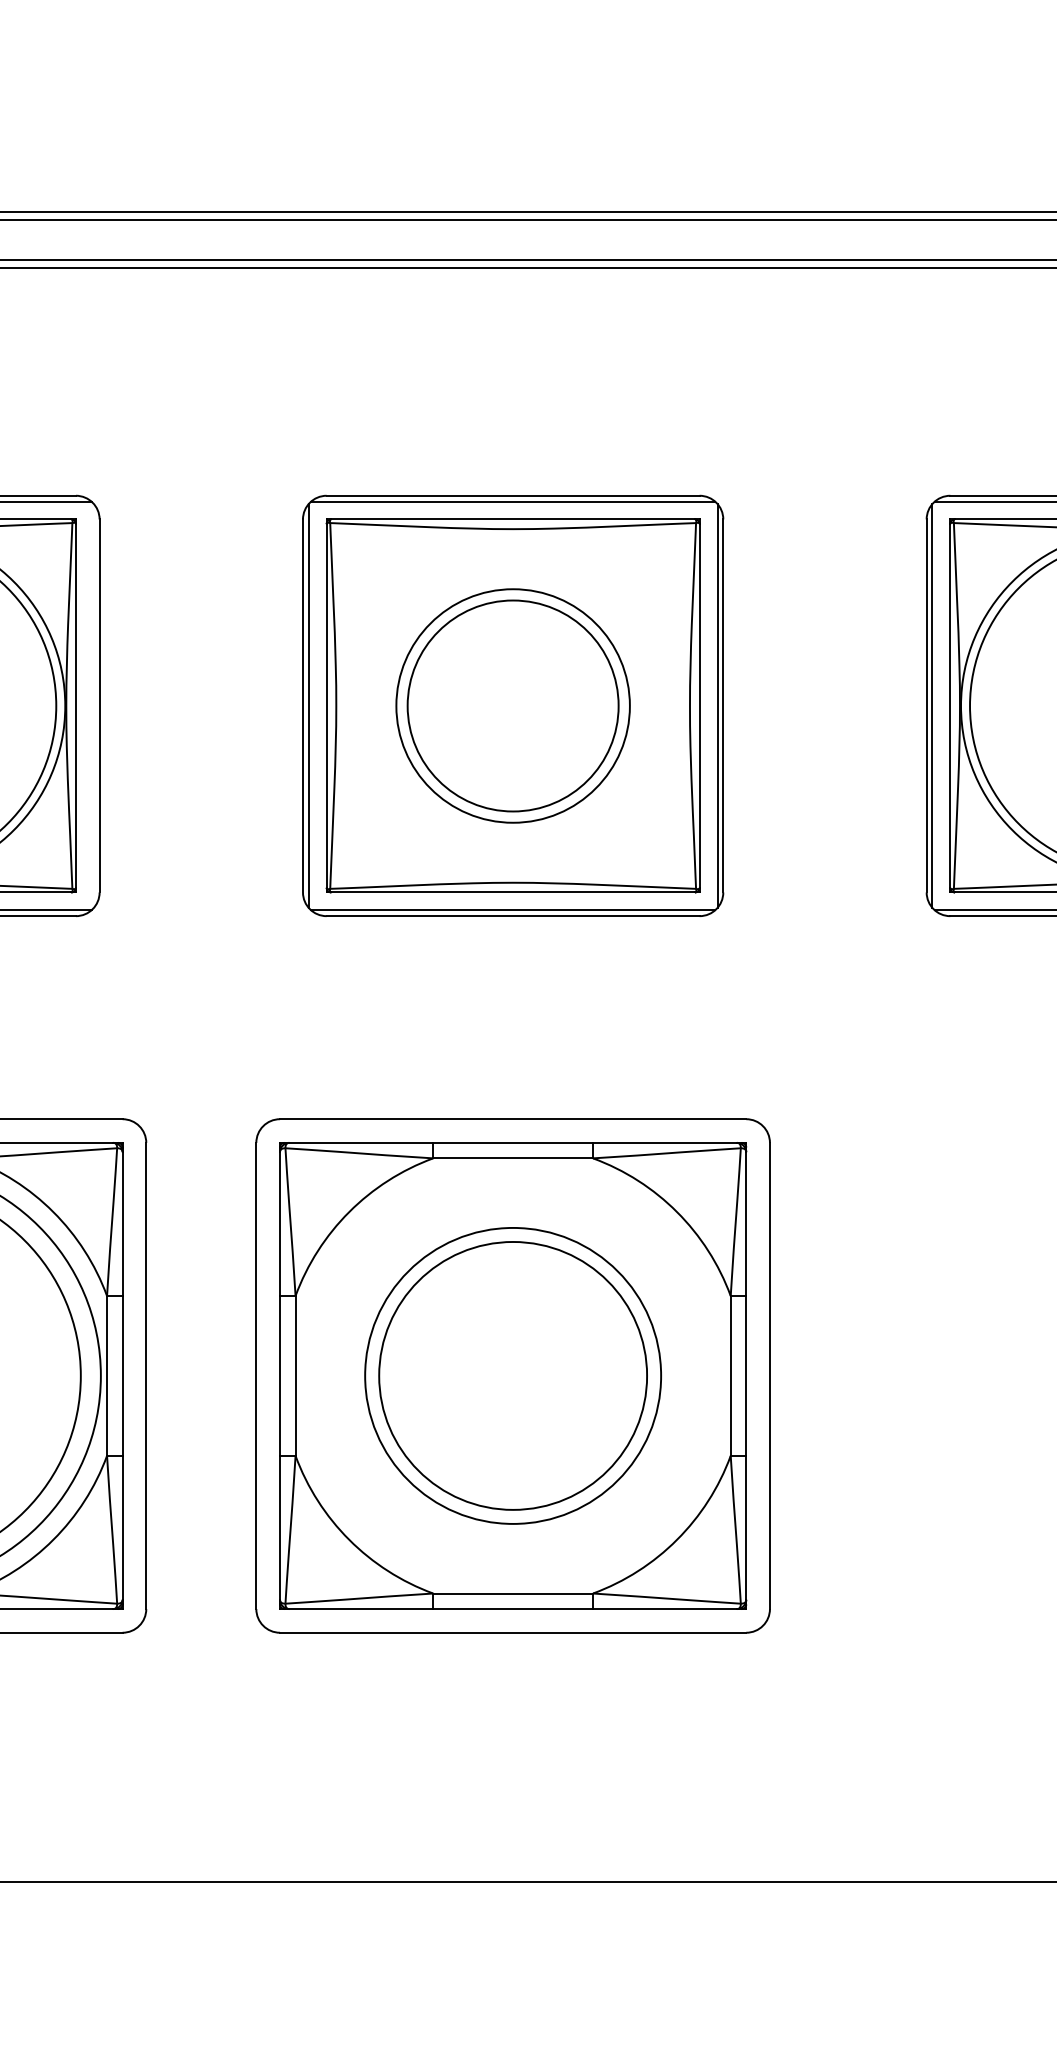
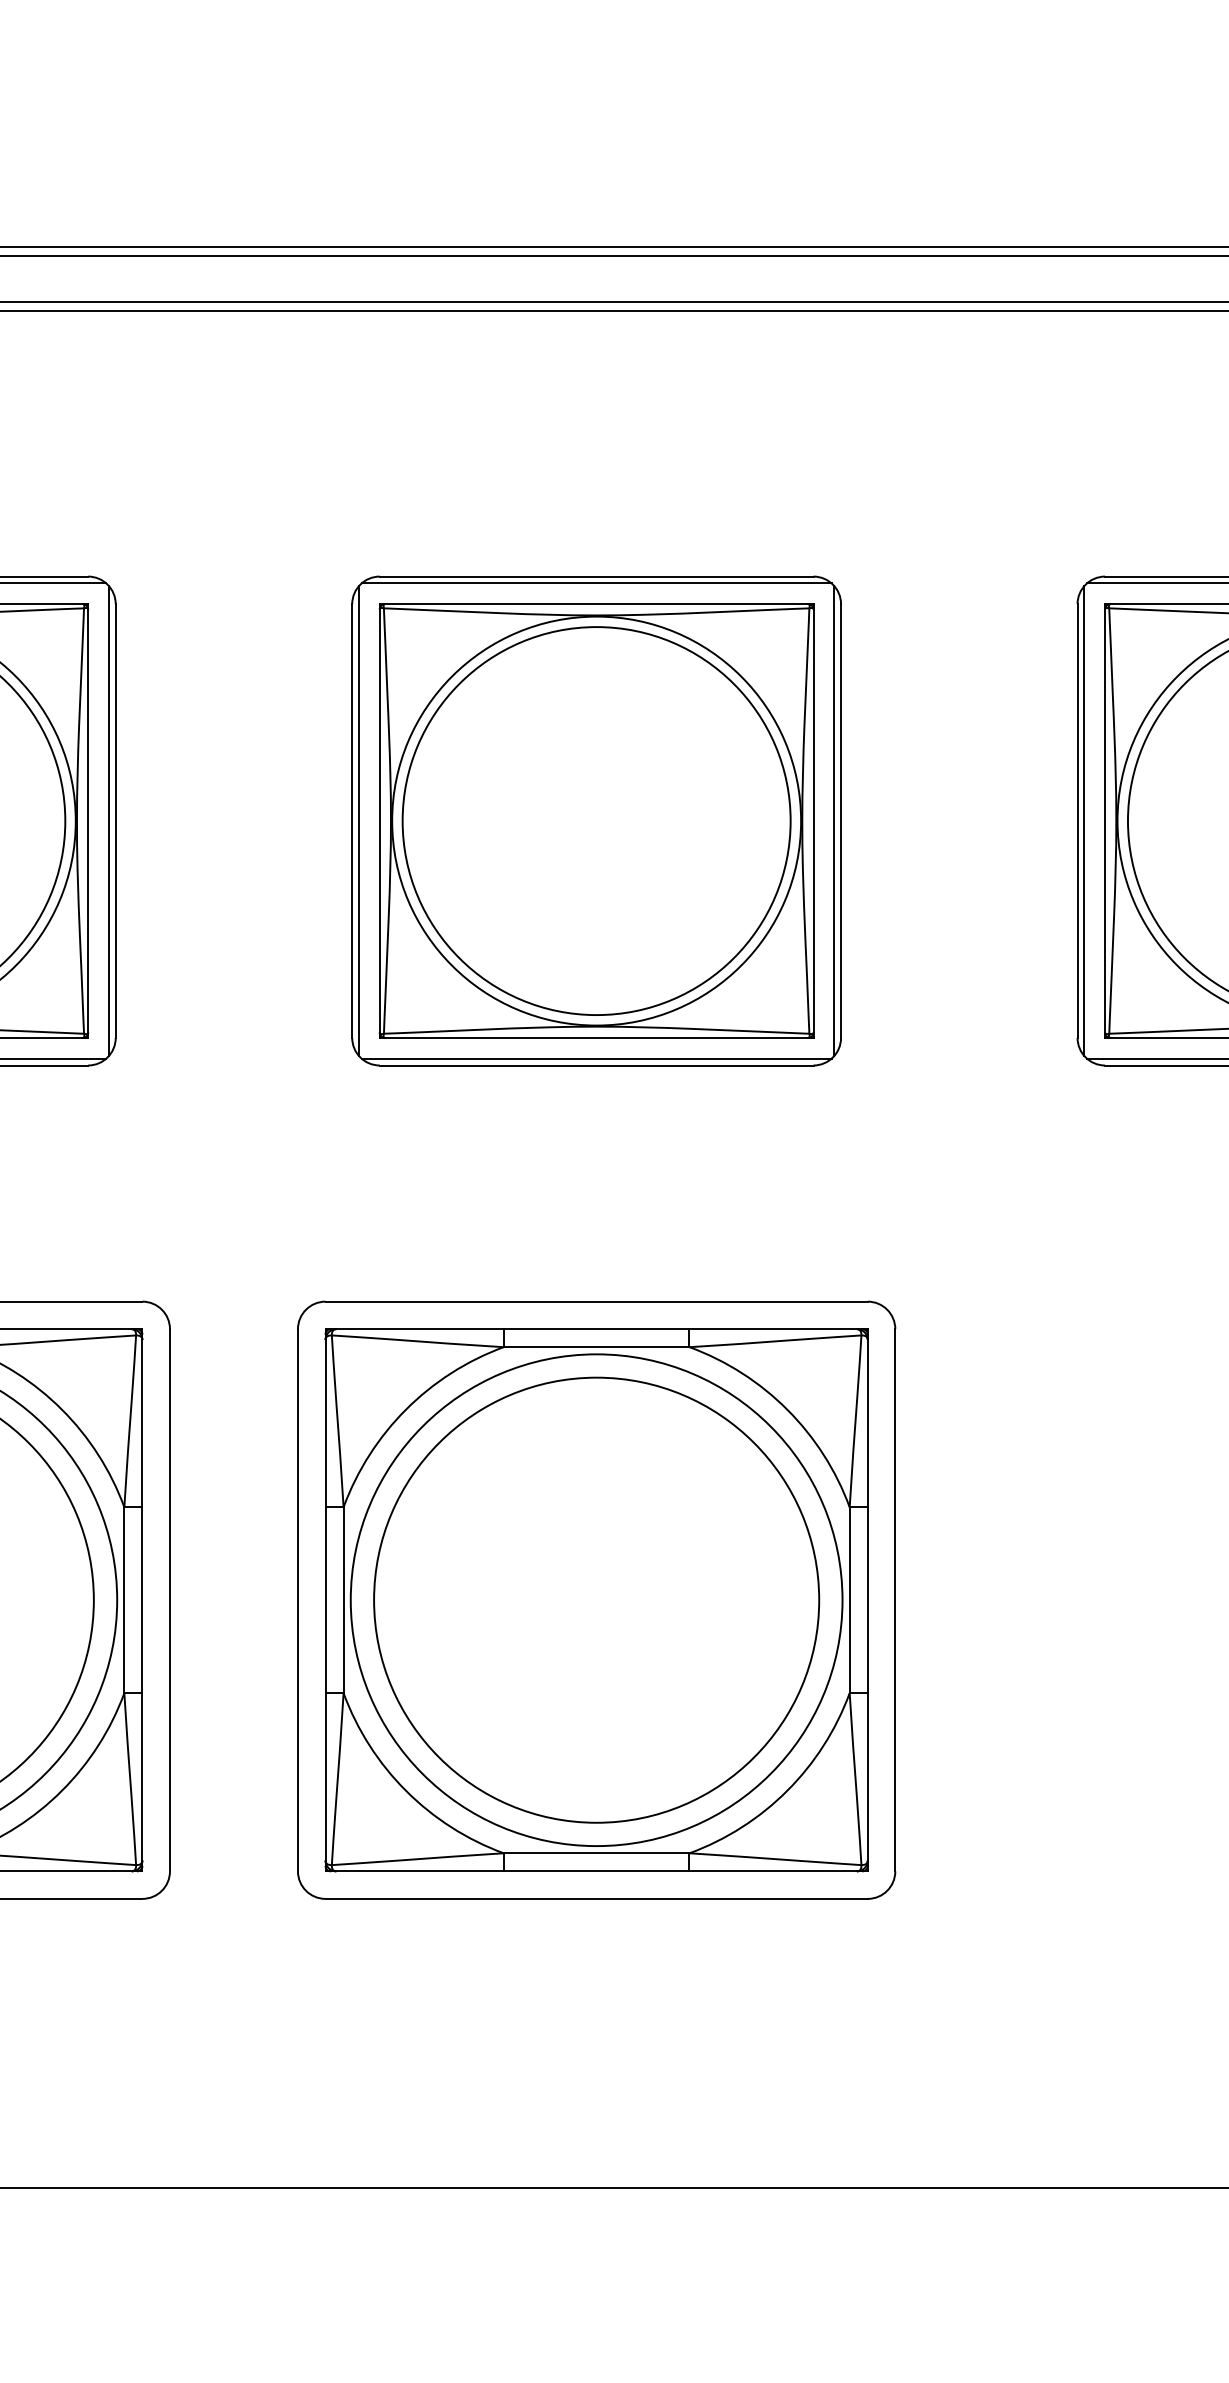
line: (93, 705) -> (108, 820), added
circle: (512, 705) -> (595, 820), size x1.43
circle: (512, 705) -> (595, 820), size x1.67
circle: (512, 1375) -> (595, 1599), size x1.43
circle: (512, 1375) -> (595, 1599), size x1.43

